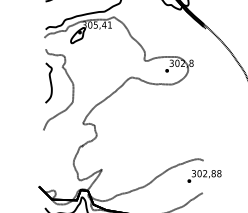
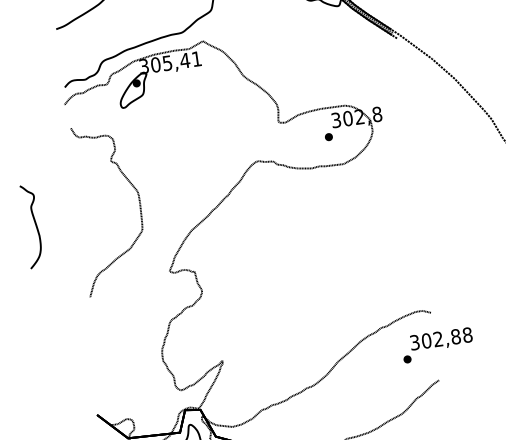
curve: (49, 81) -> (32, 223), moved

